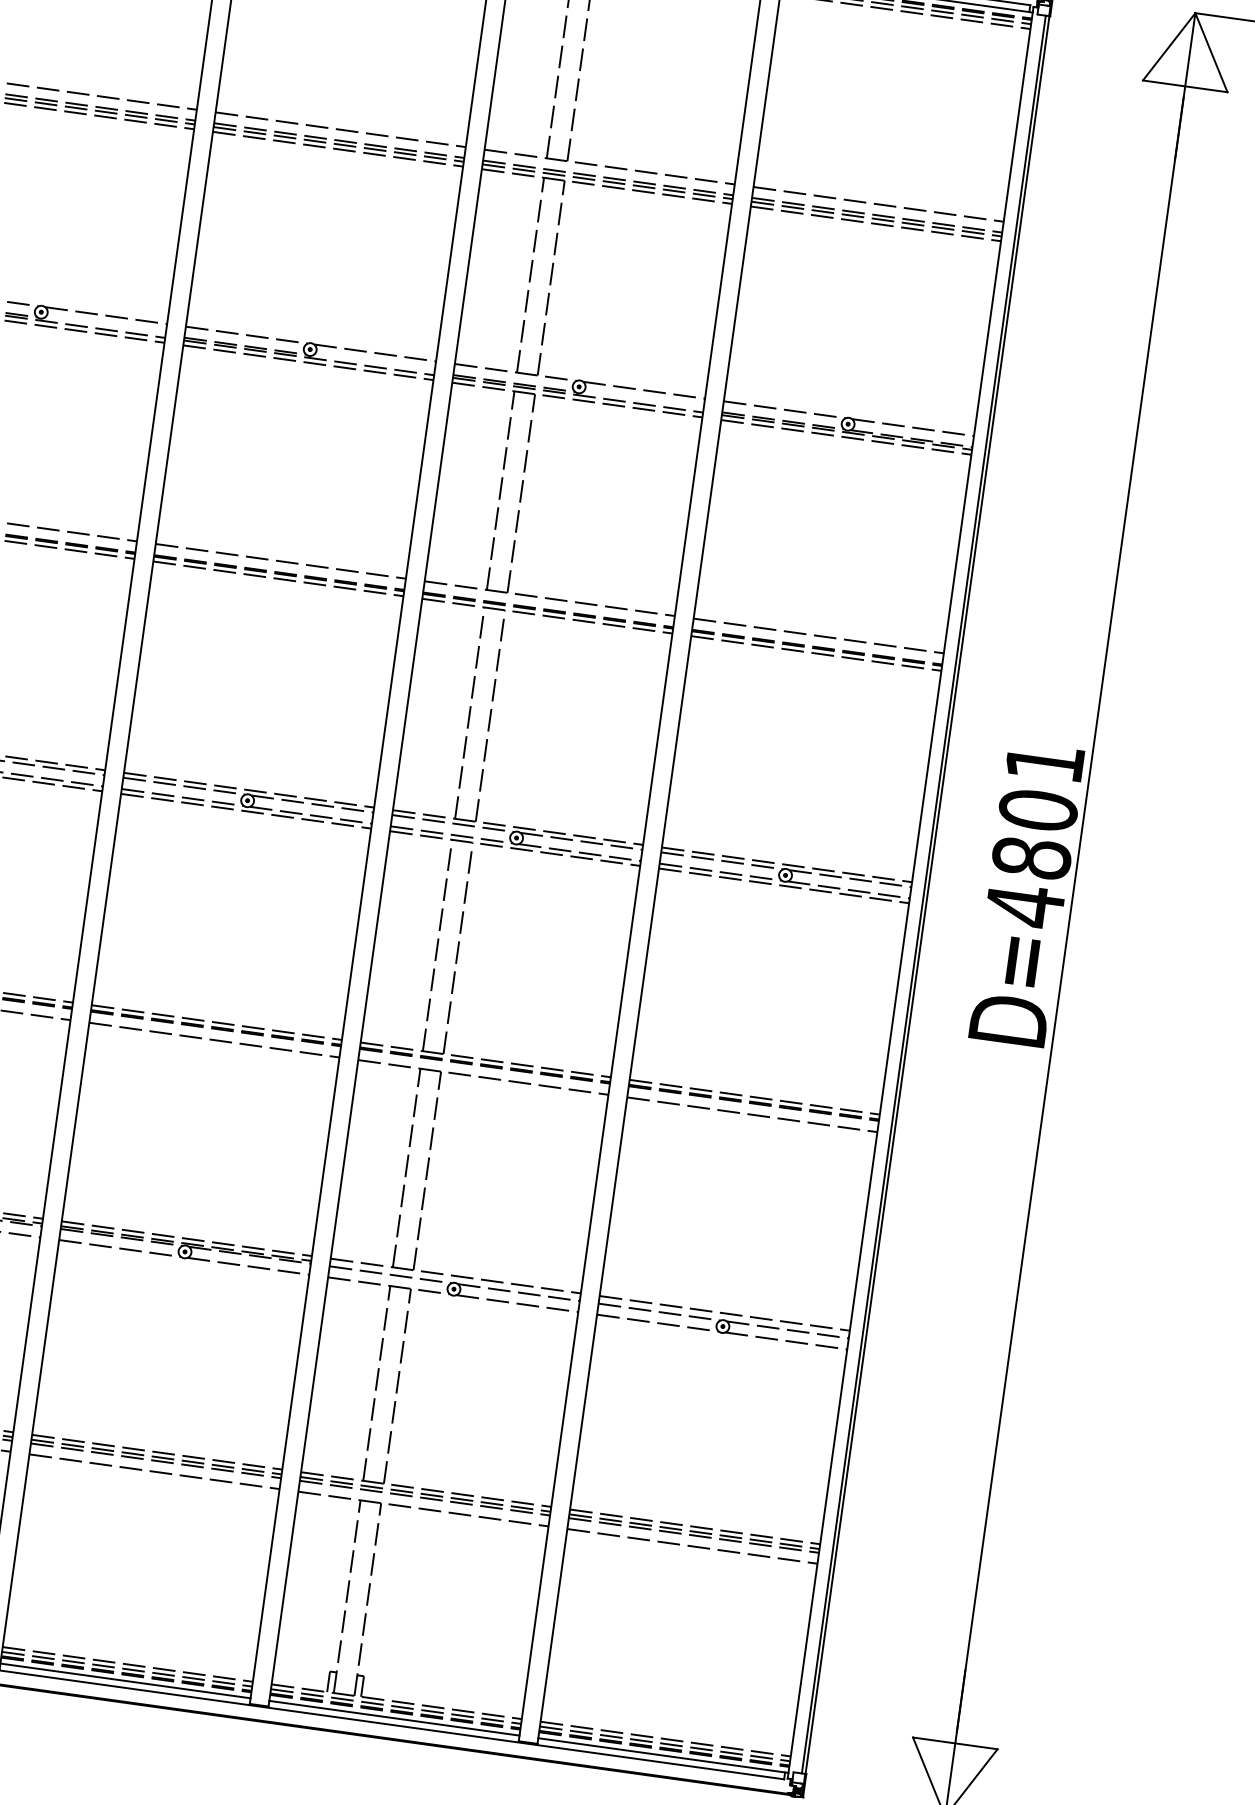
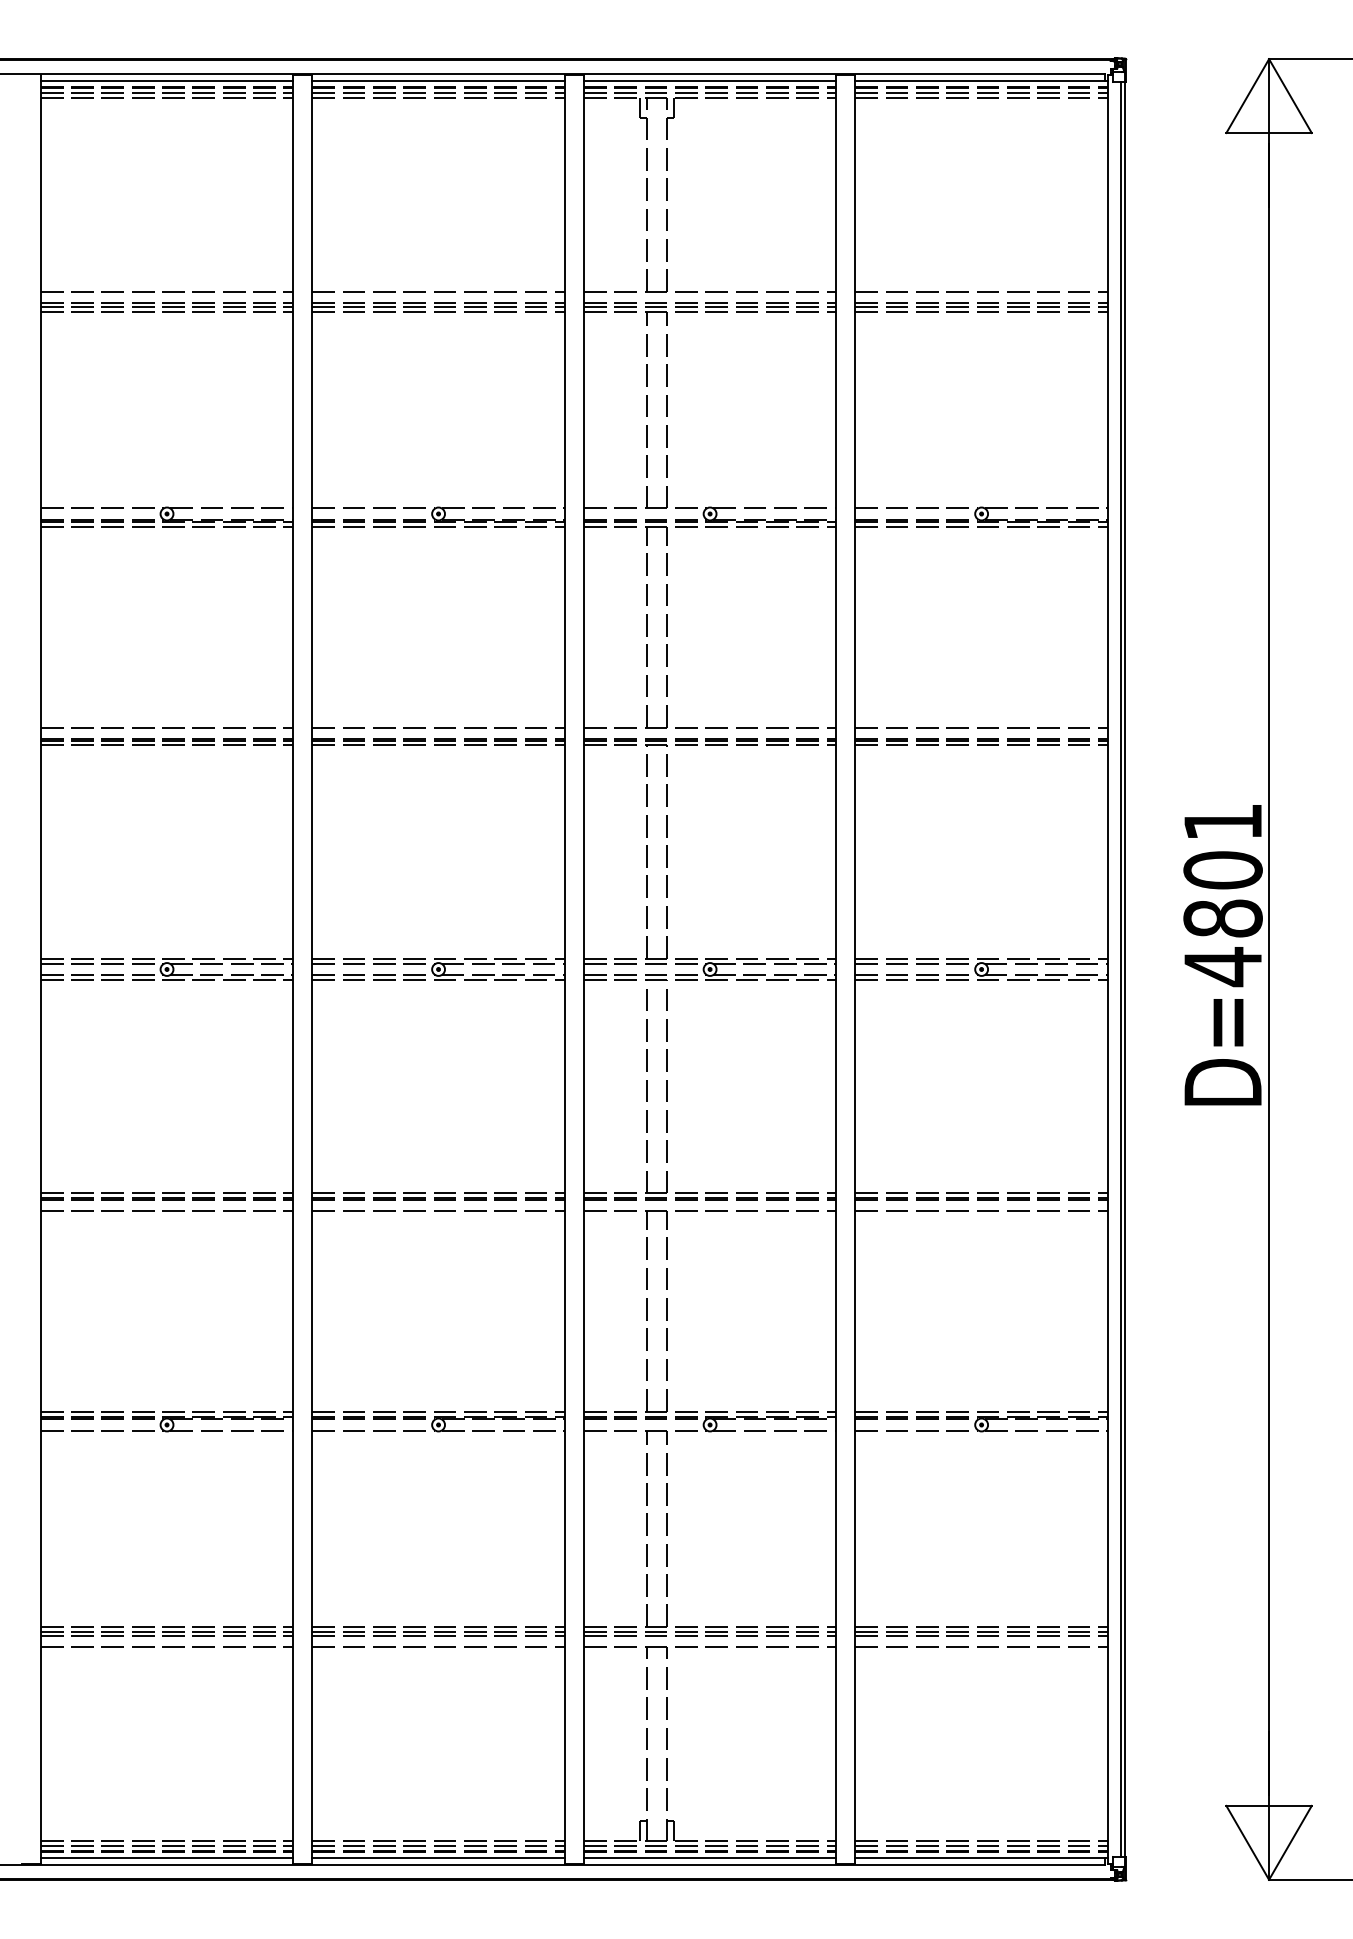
line: (104, 326) -> (231, 519), added
line: (372, 363) -> (502, 519), added
line: (642, 401) -> (774, 519), added
line: (454, 1280) -> (709, 1416), added
line: (723, 1318) -> (981, 1416), added

